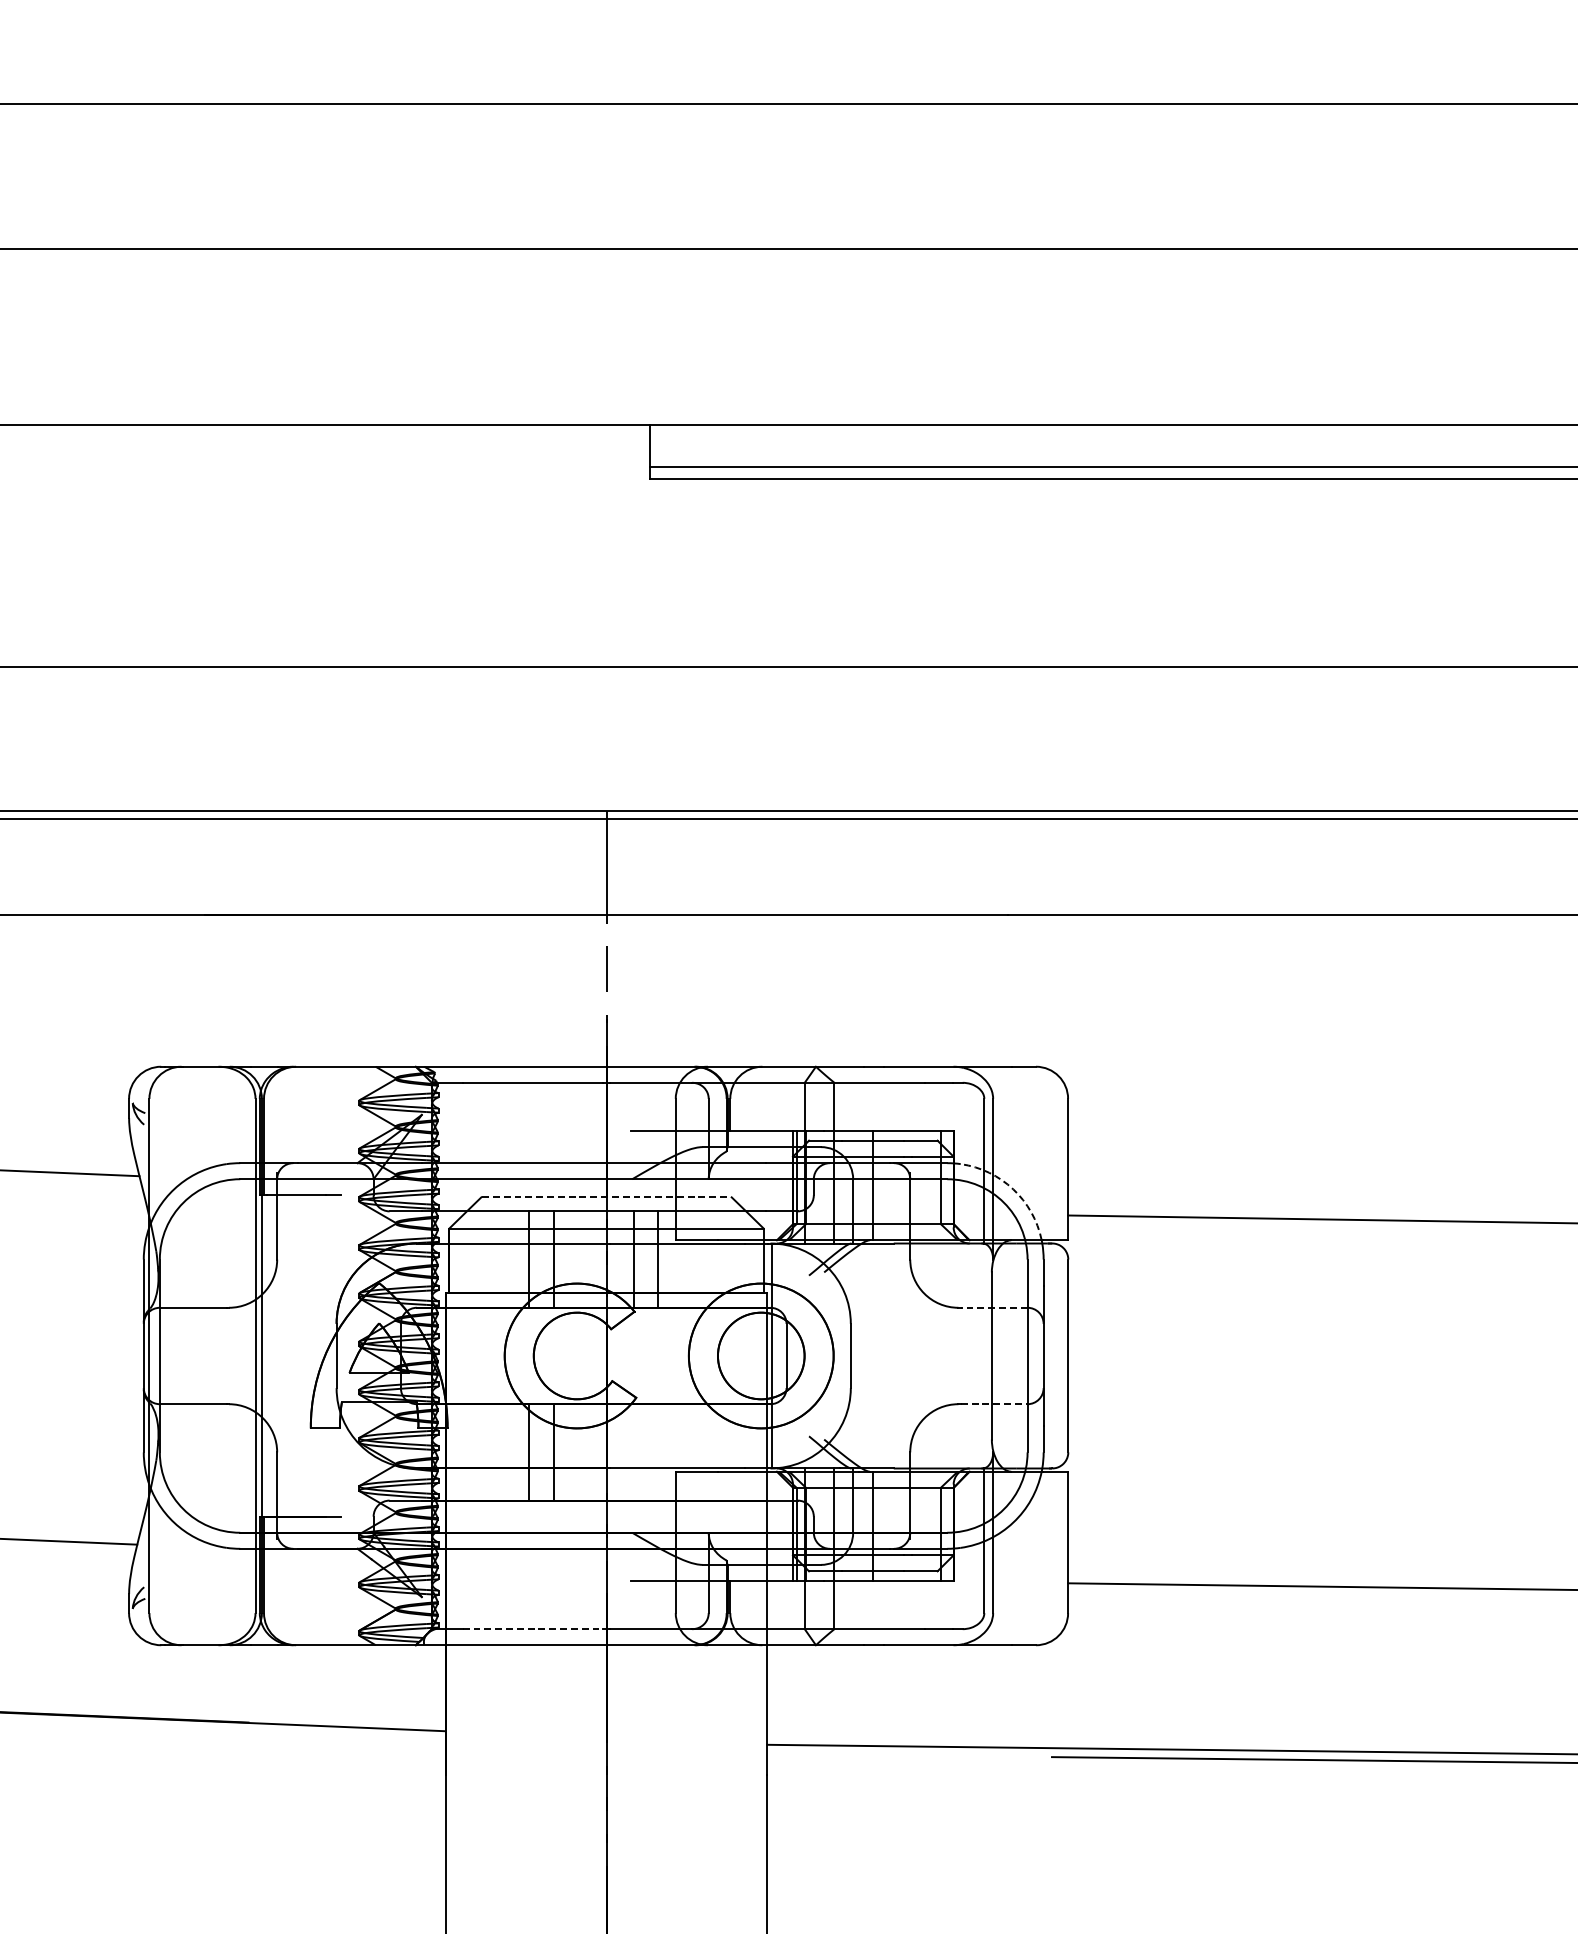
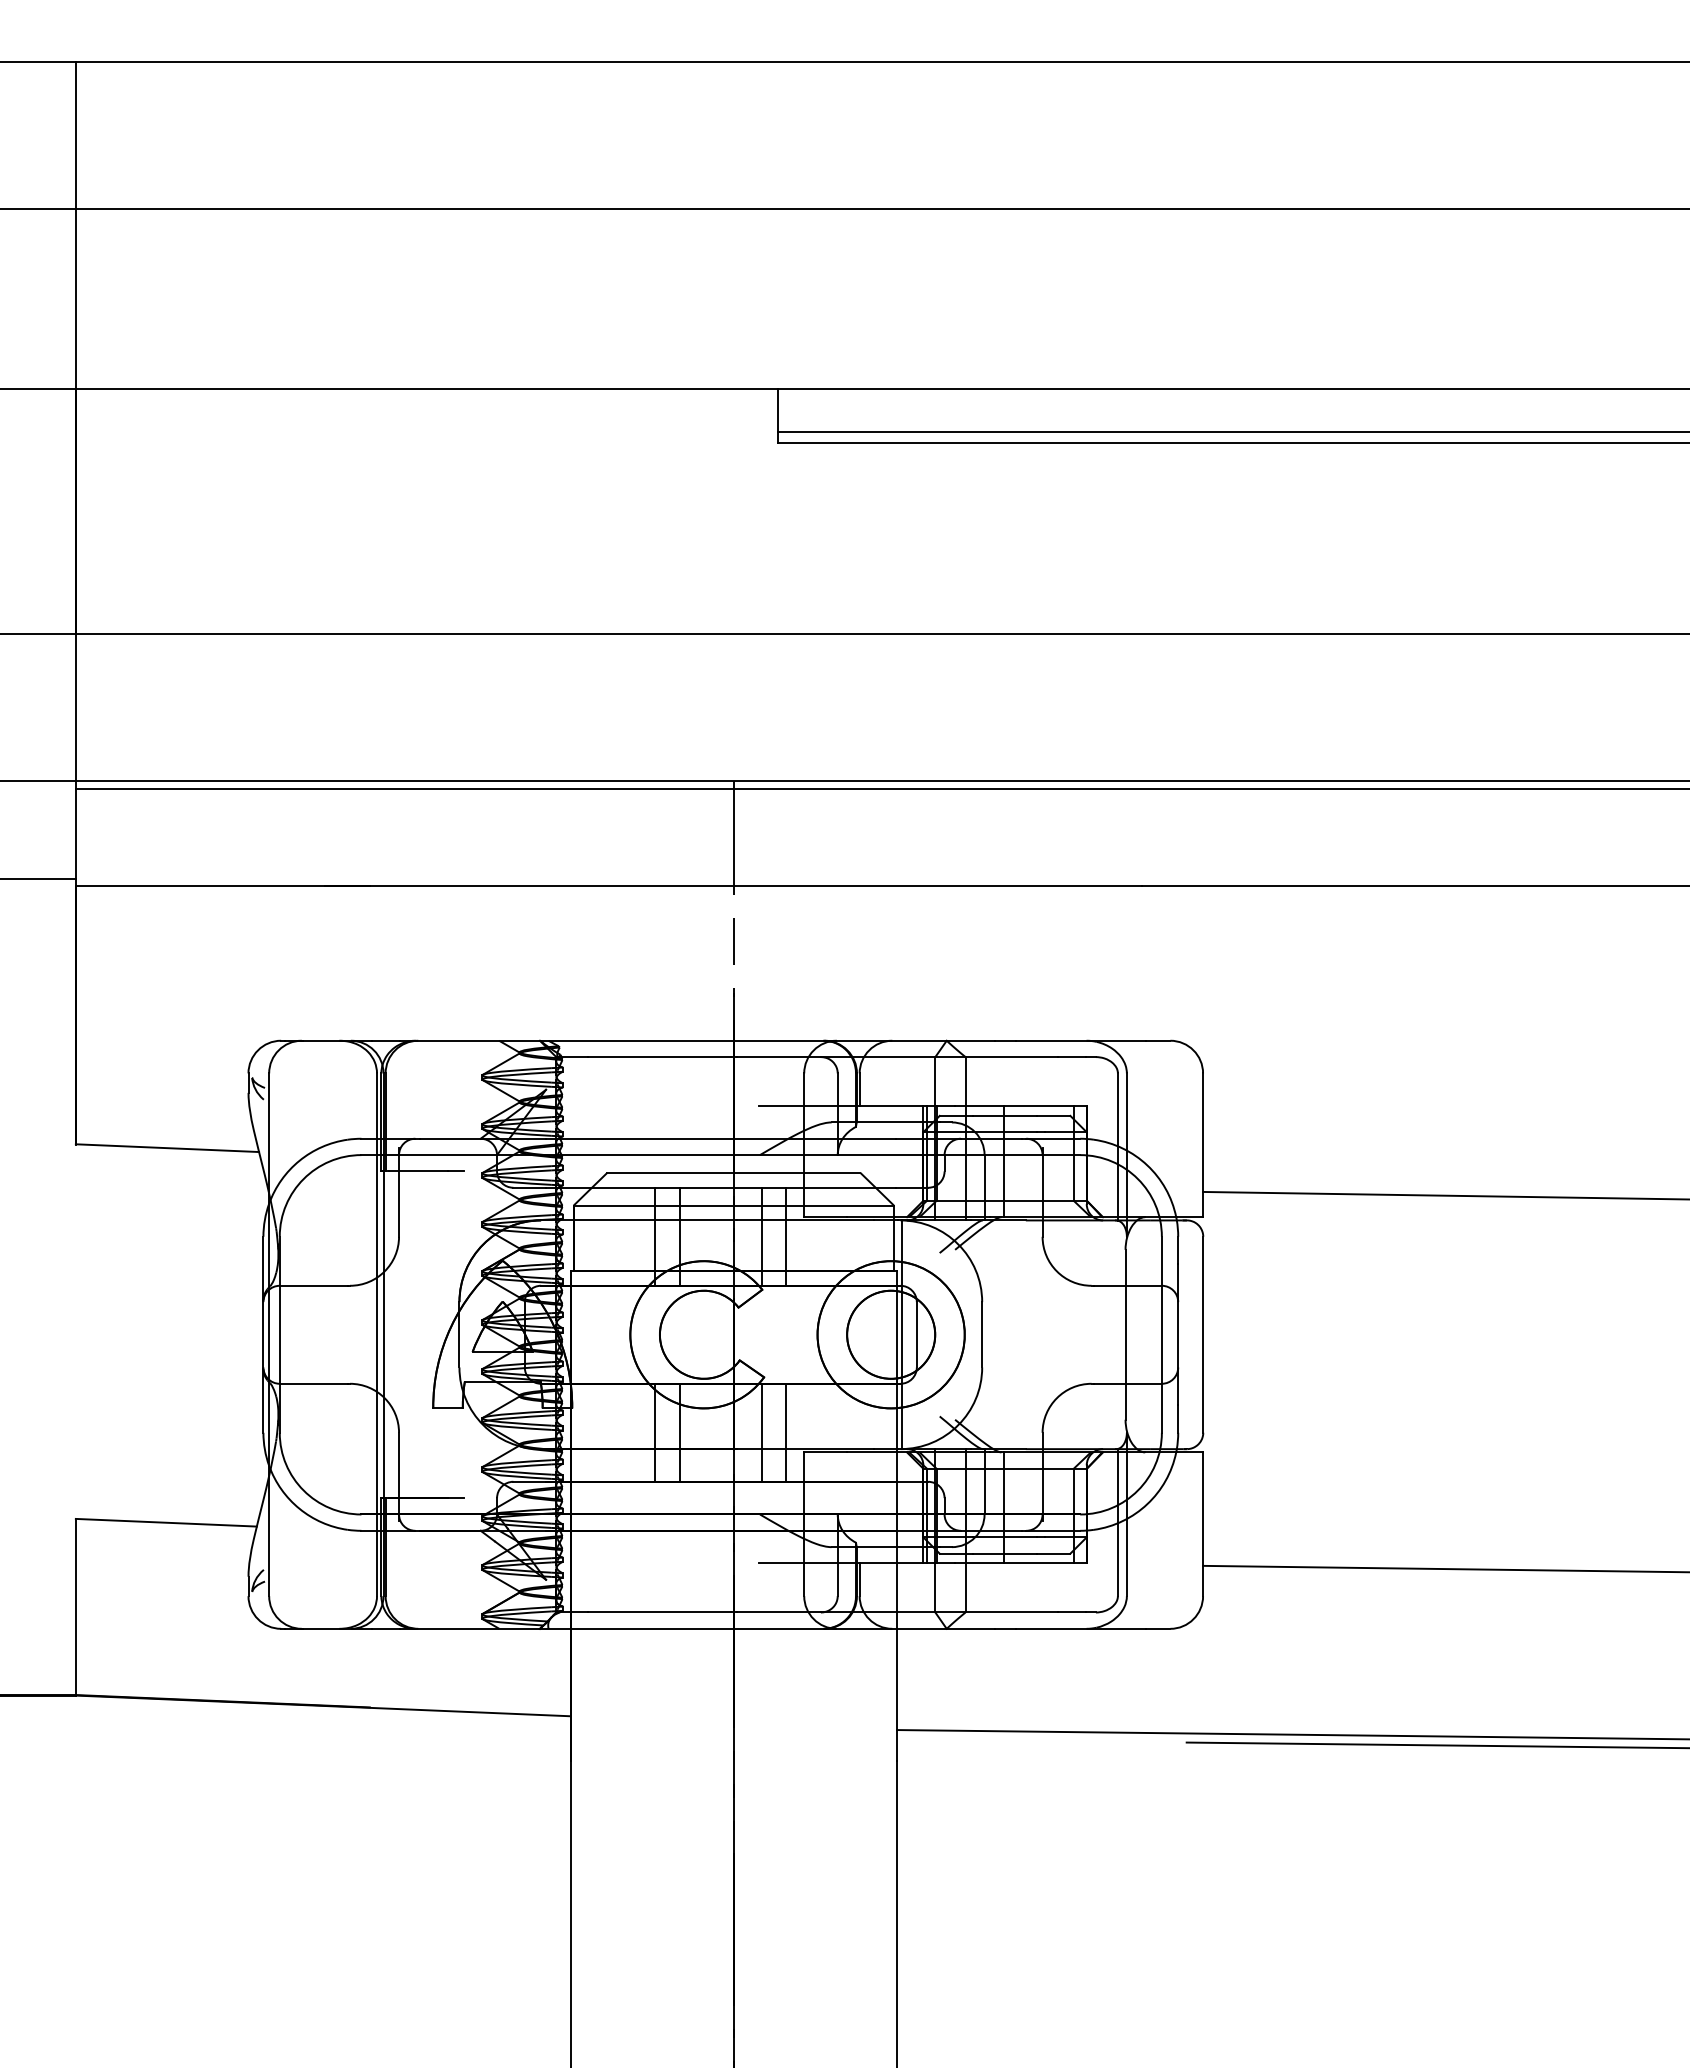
arc: (1013, 1189) -> (1147, 1165), dashed -> solid
line: (606, 1196) -> (733, 1172), dashed -> solid
line: (993, 1307) -> (1127, 1285), dashed -> solid
line: (993, 1403) -> (1127, 1383), dashed -> solid
line: (633, 1452) -> (761, 1432), added
line: (658, 1452) -> (786, 1432), added
line: (533, 1629) -> (659, 1612), dashed -> solid

